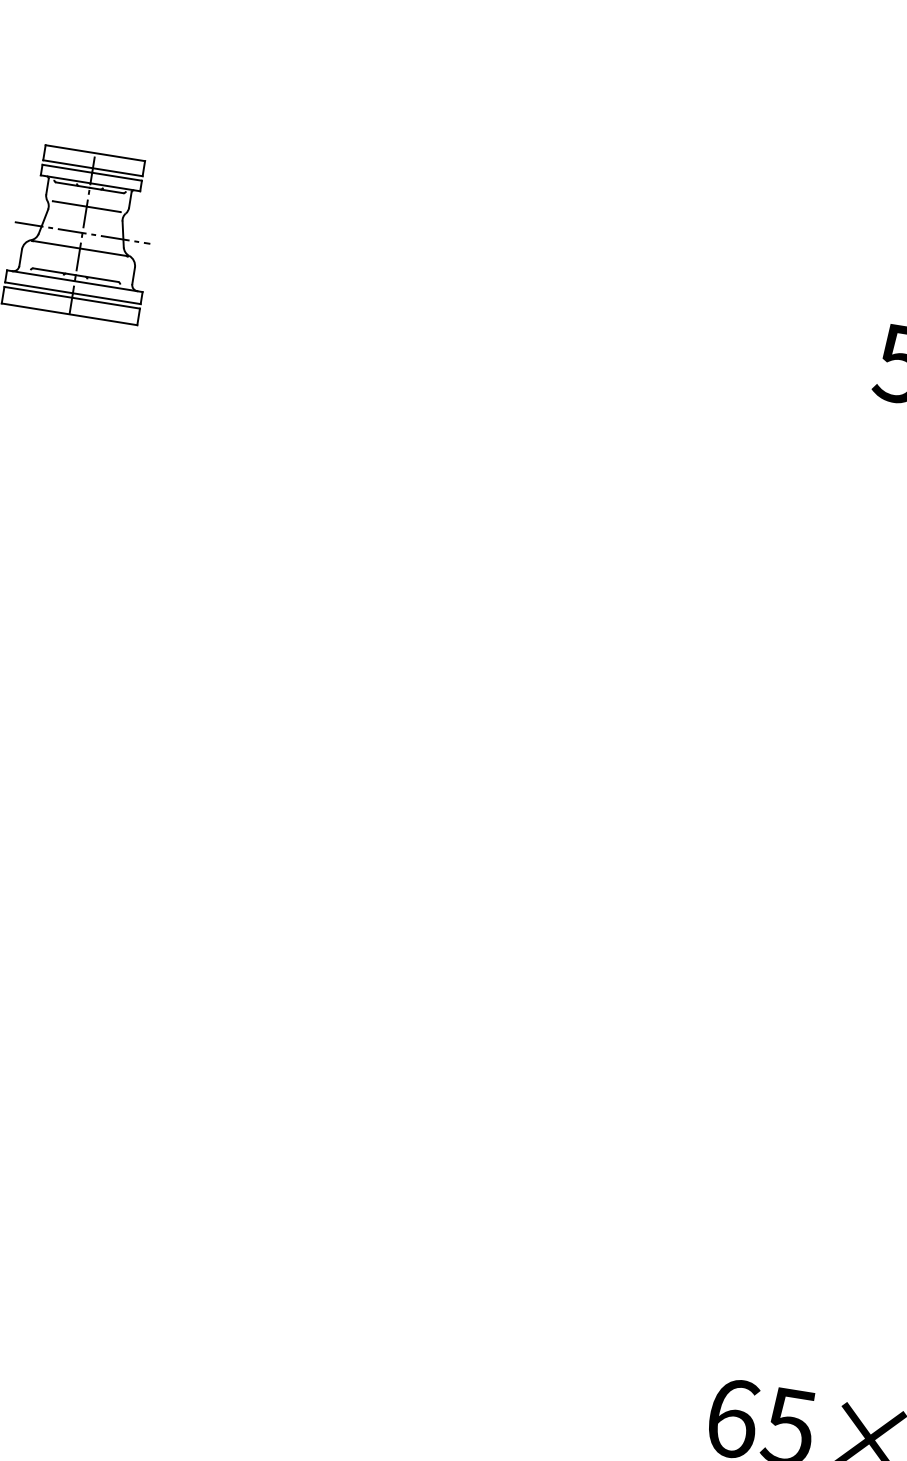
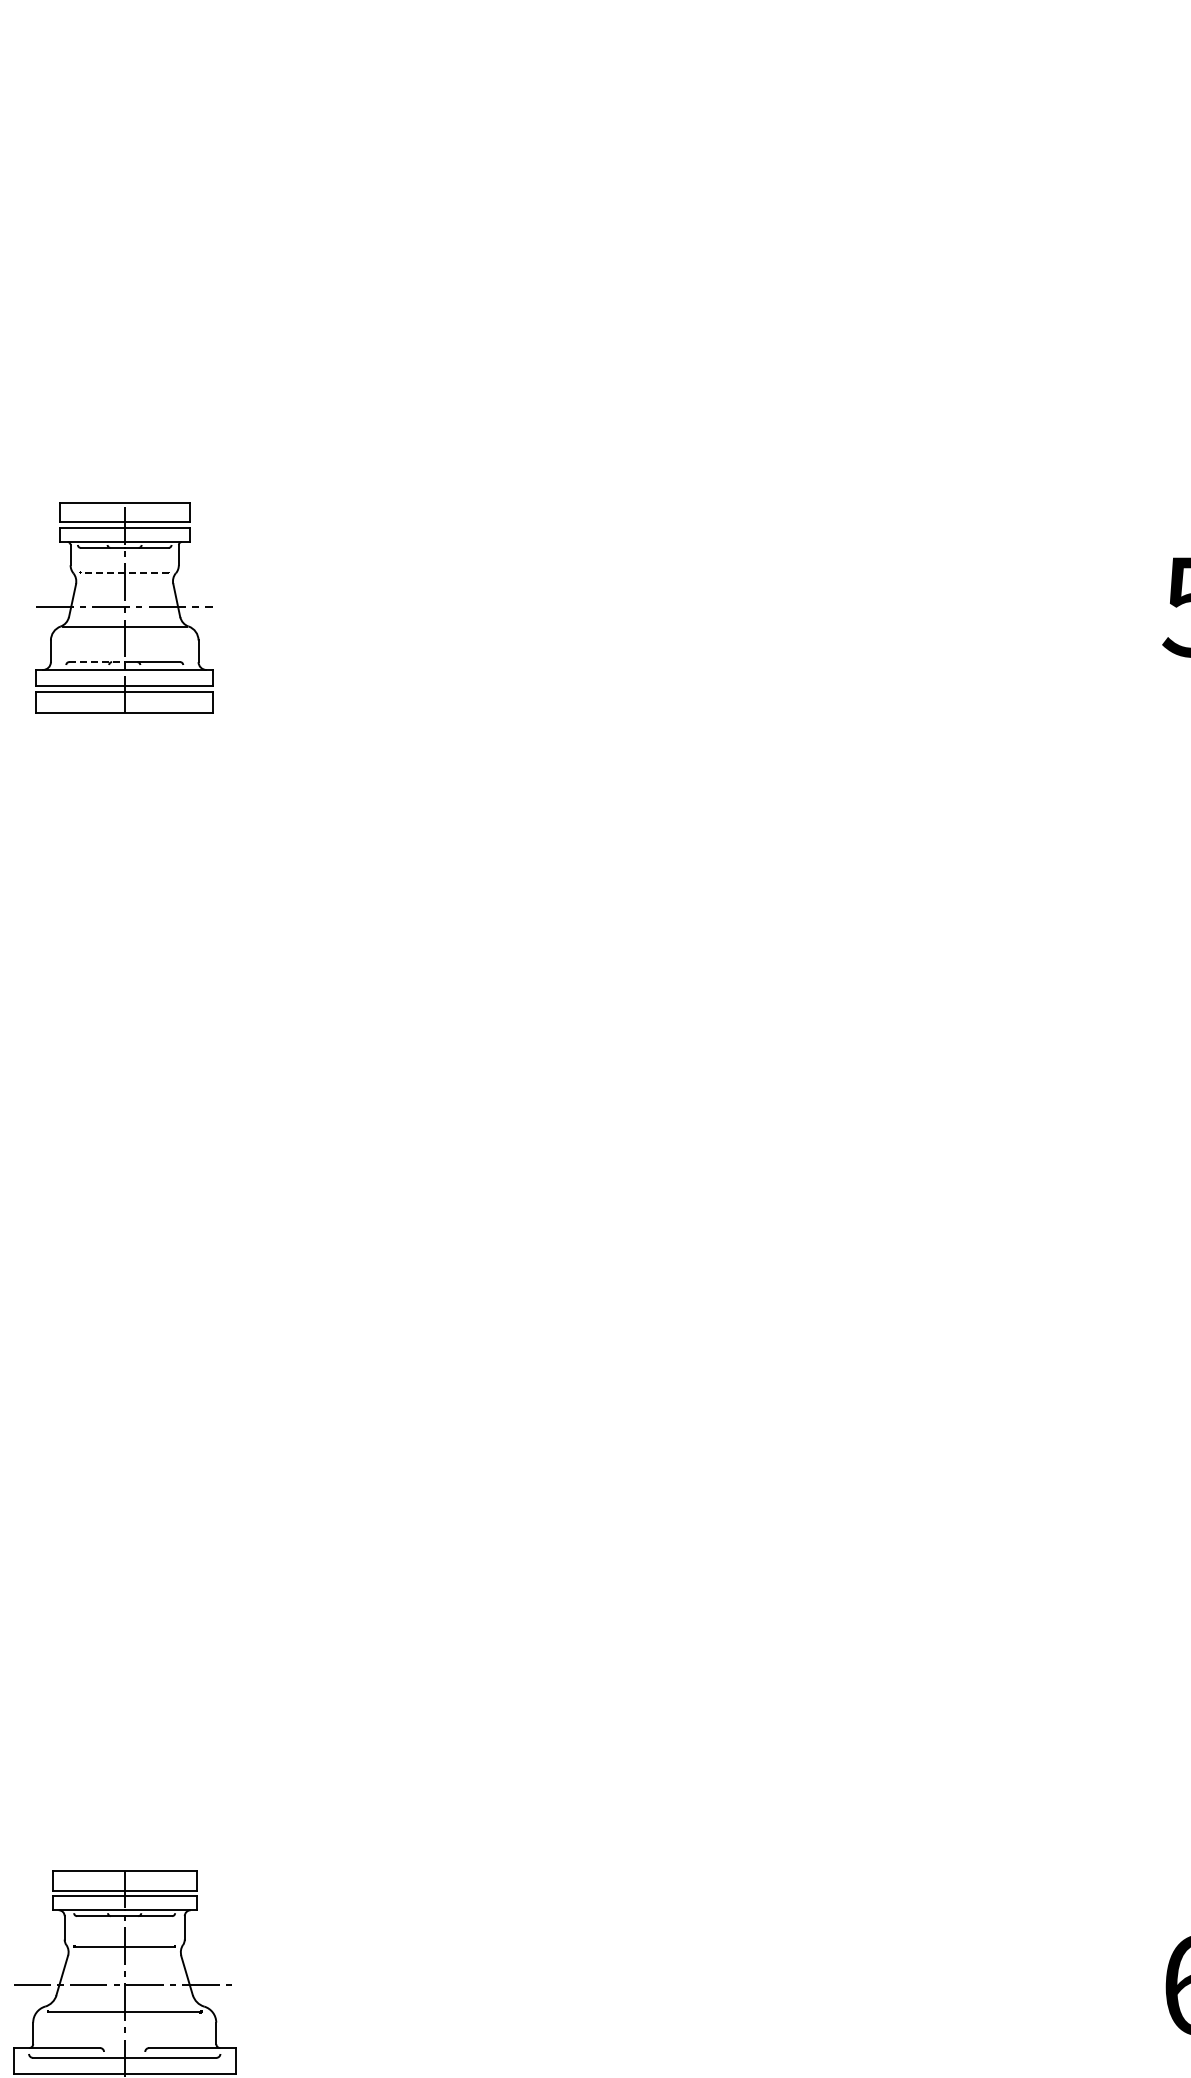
line: (86, 206) -> (124, 572), solid -> dashed
line: (54, 272) -> (96, 662), solid -> dashed

